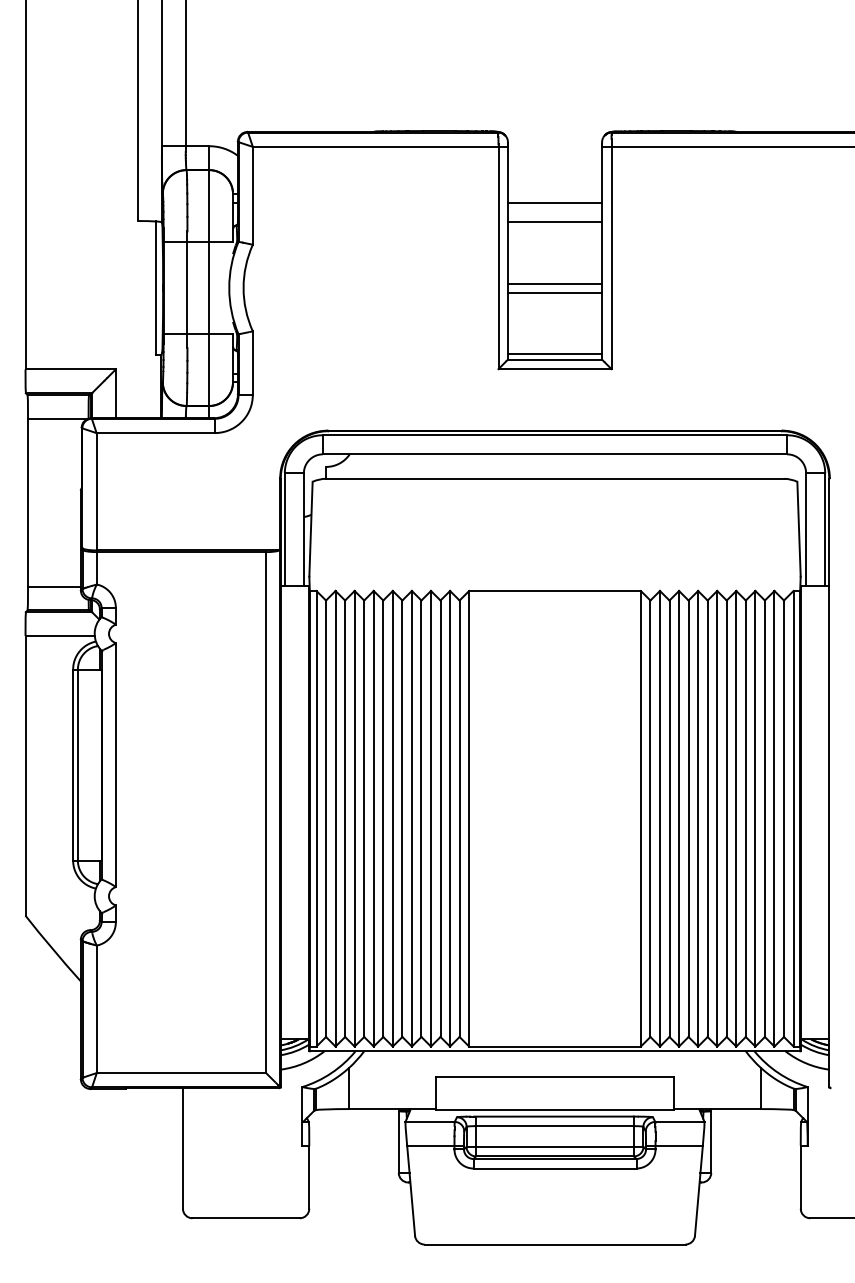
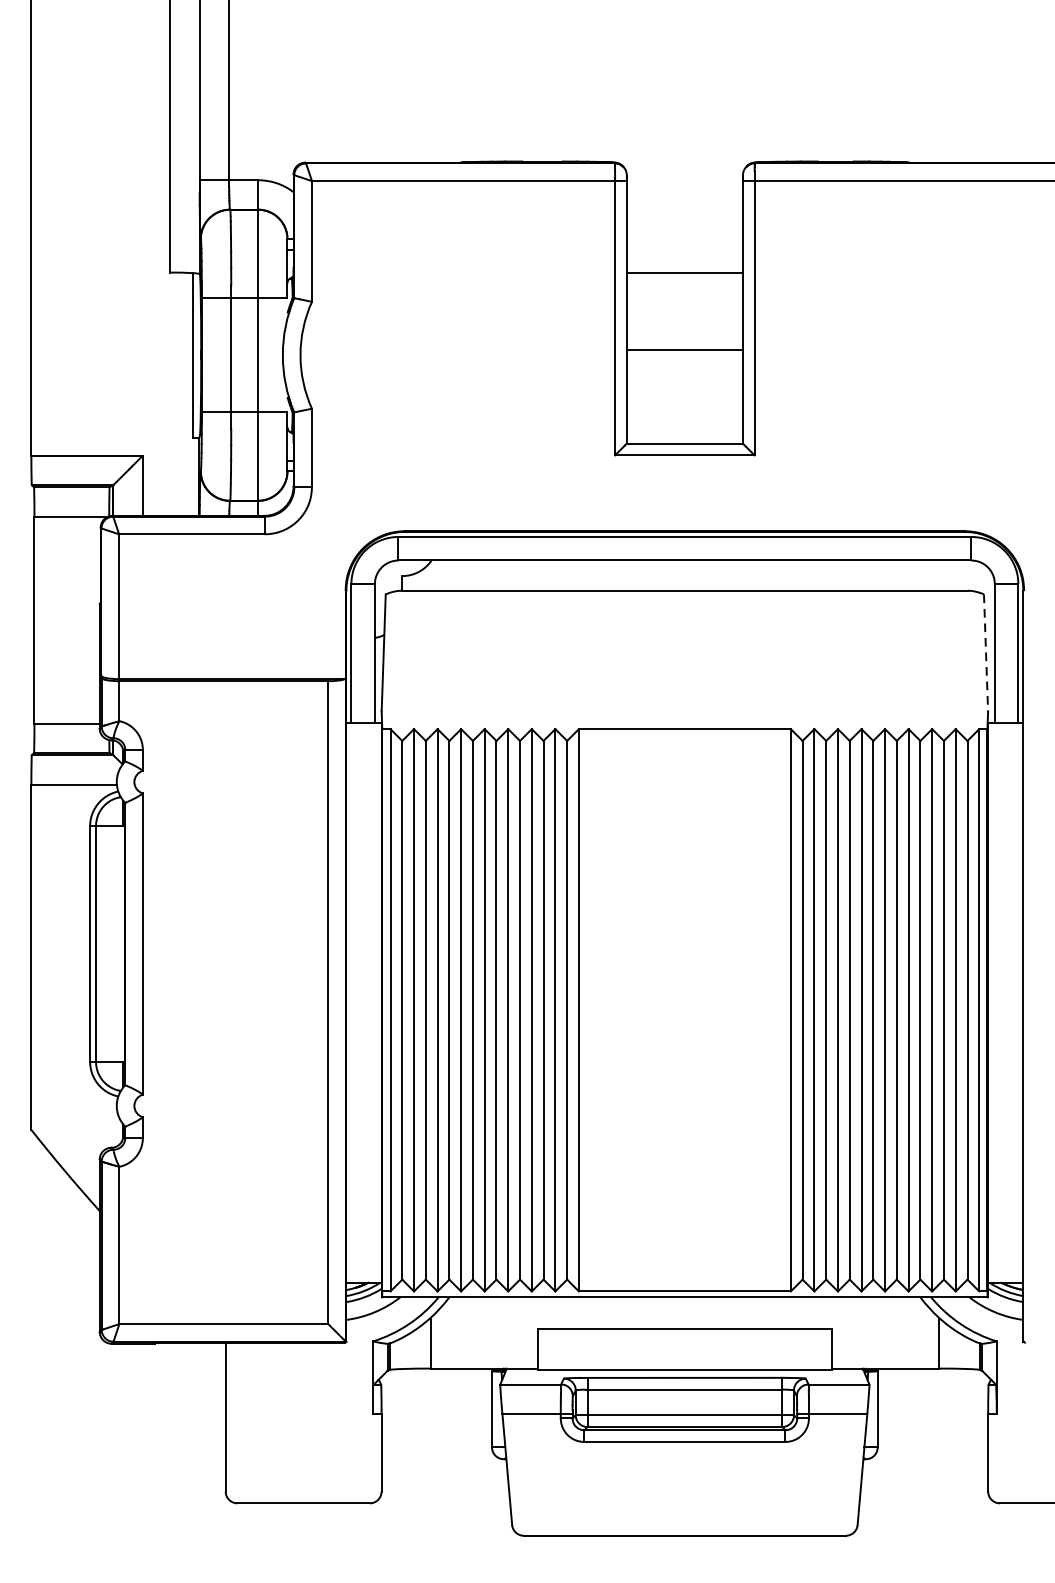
line: (555, 202) -> (685, 249), removed
line: (555, 292) -> (685, 360), removed
line: (555, 354) -> (685, 437), removed
line: (799, 529) -> (986, 653), solid -> dashed

